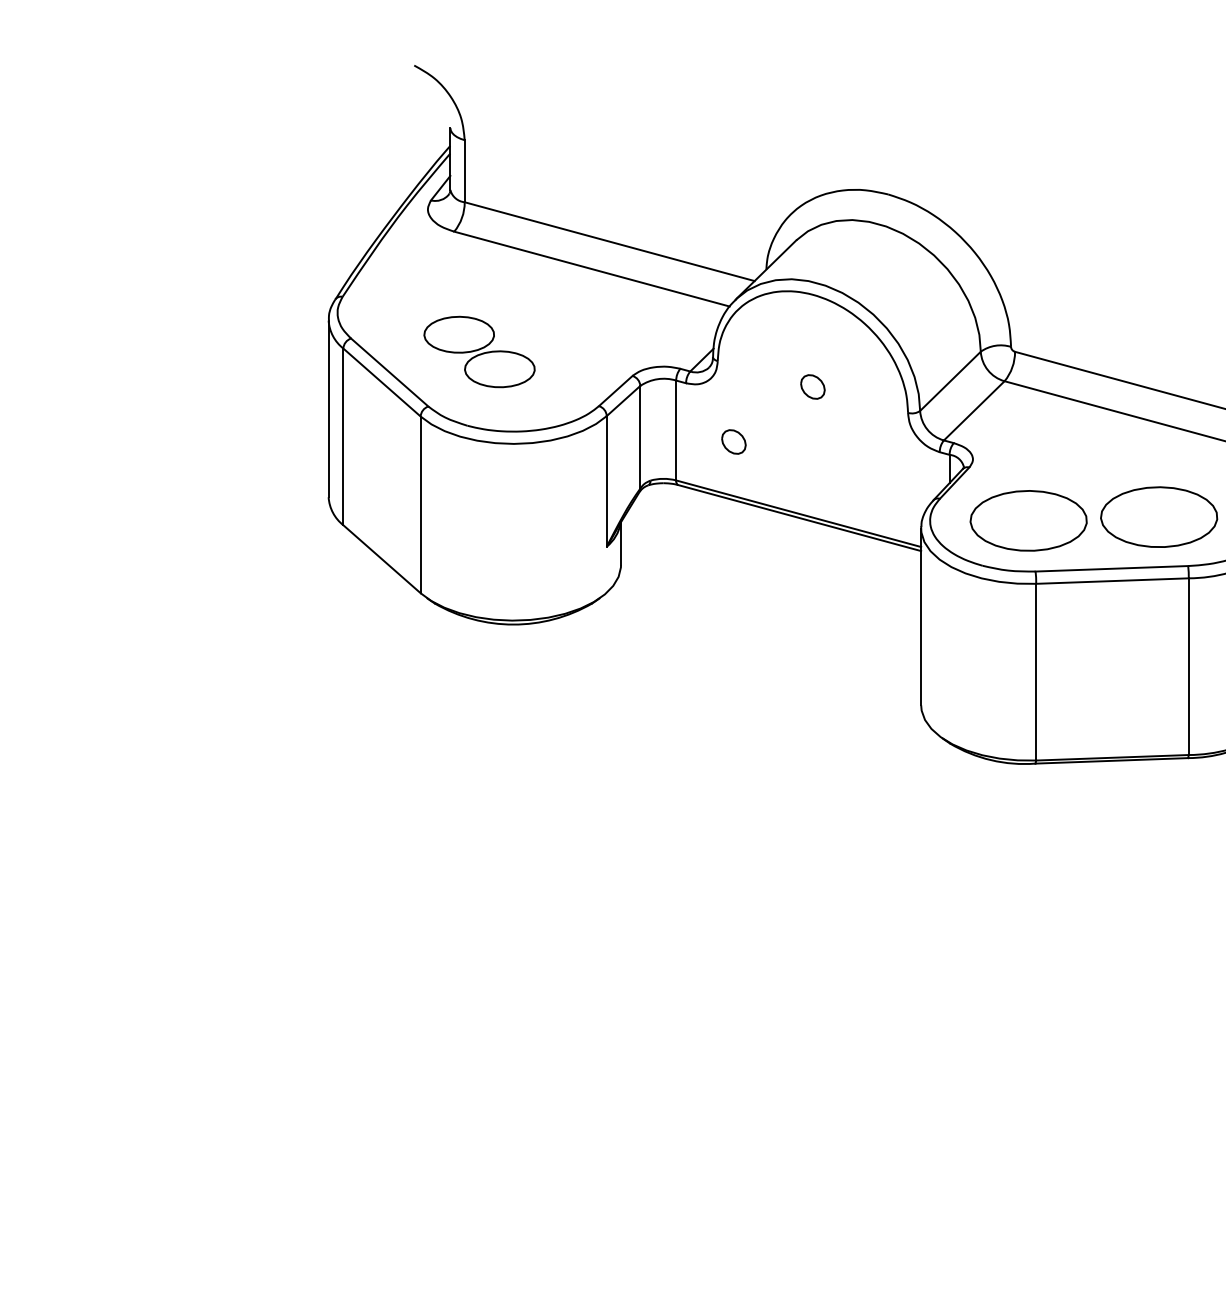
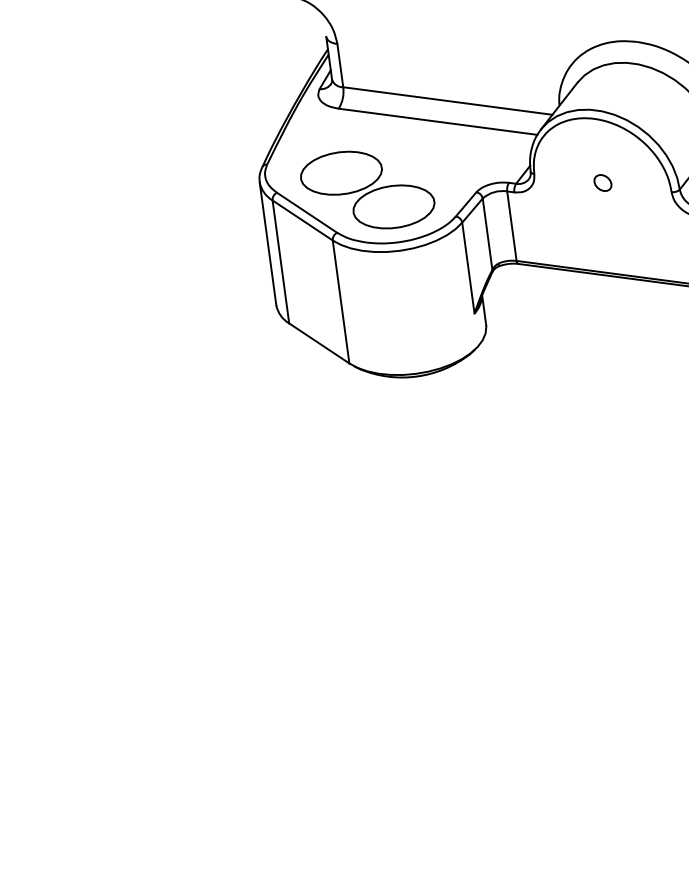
part: (479, 351) -> (367, 189), size x1.67
part: (733, 441) -> (552, 228), removed

